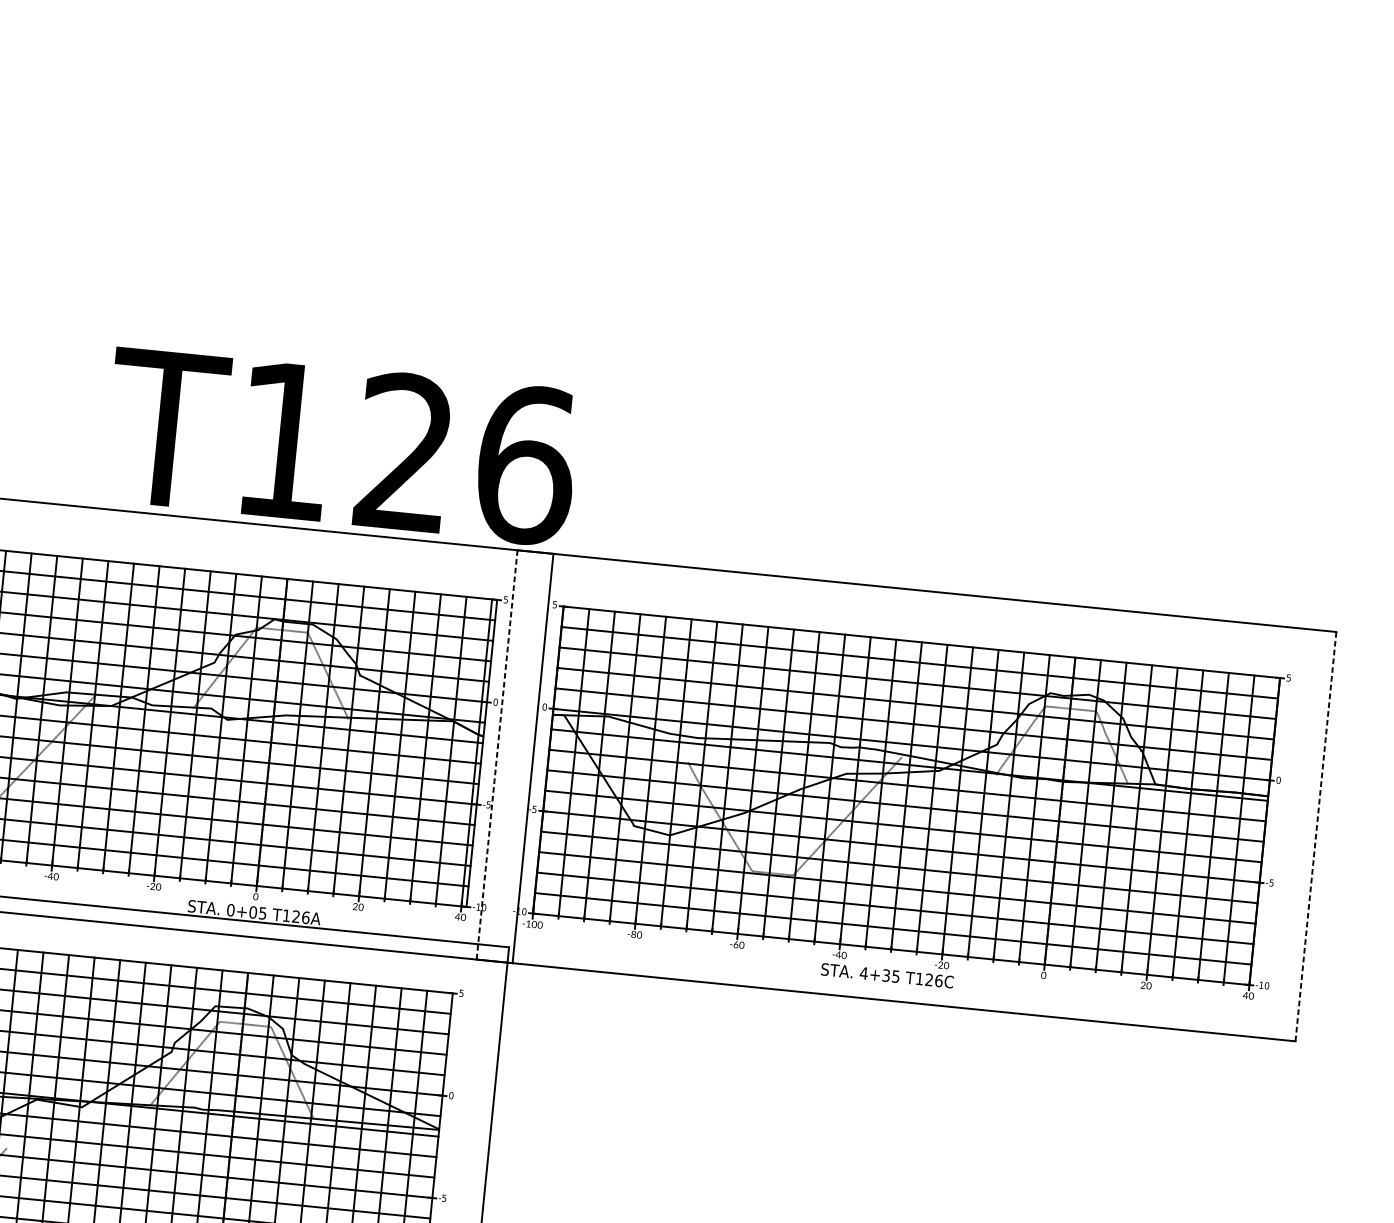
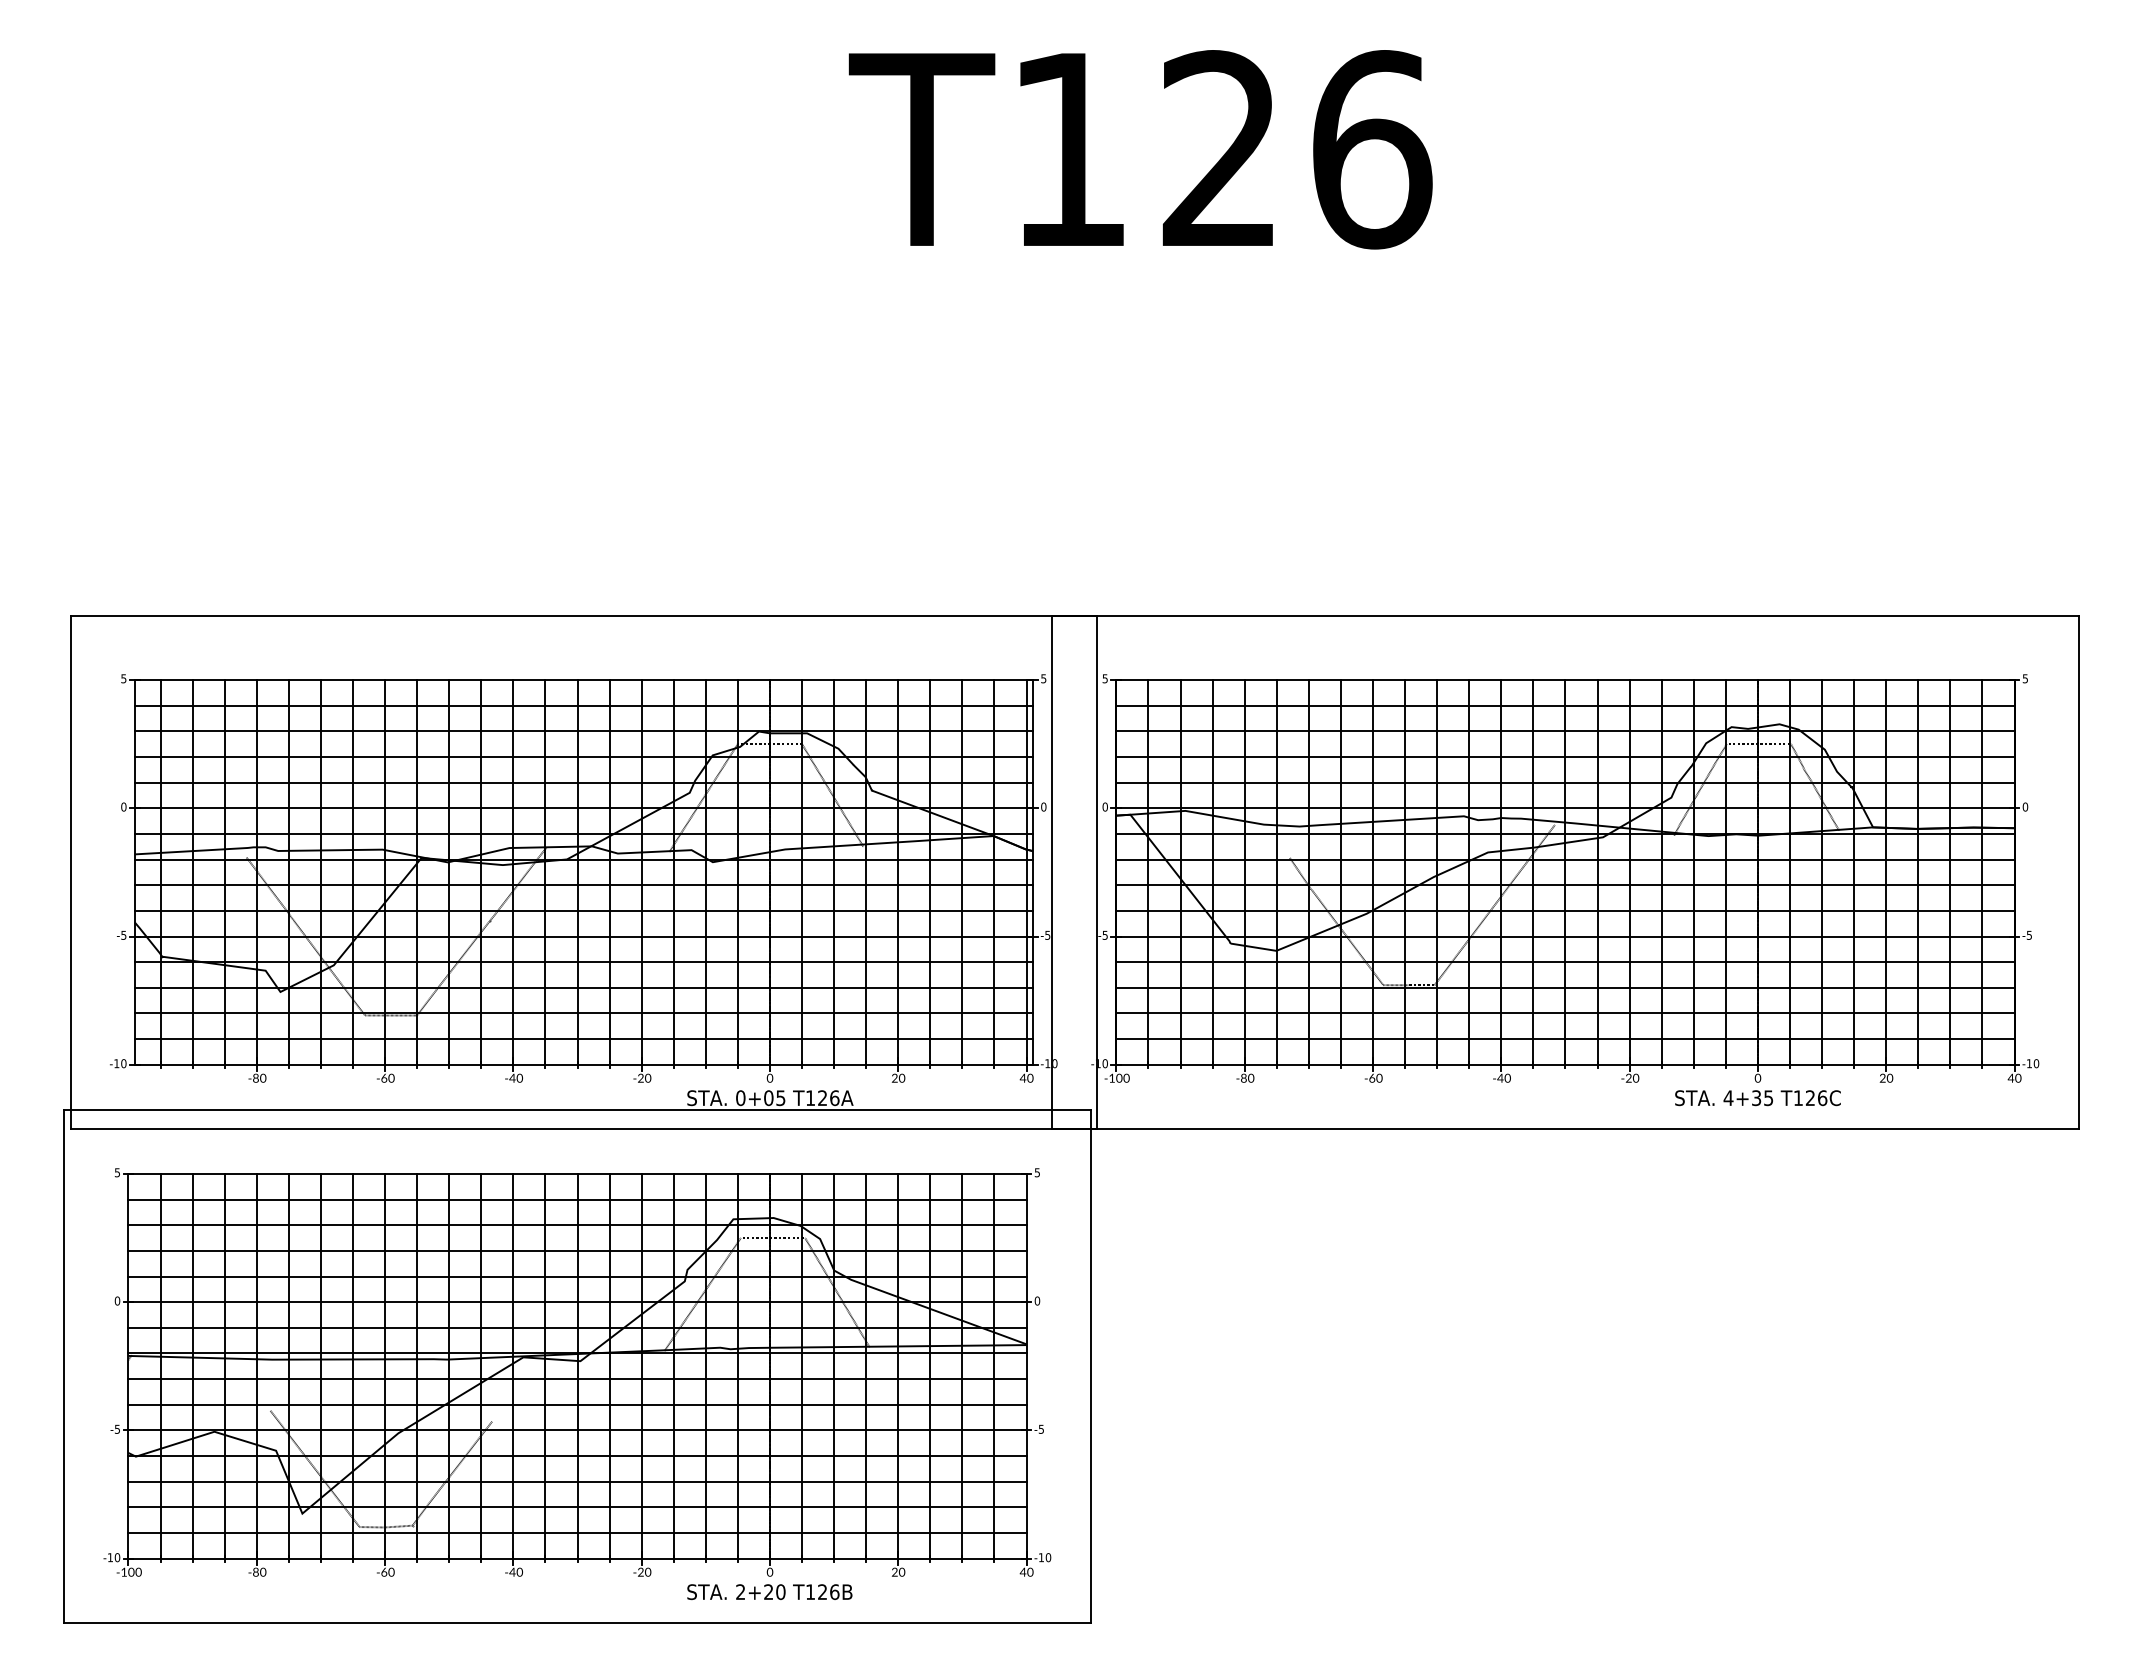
text: (341, 446) -> (1140, 149), moved
line: (497, 755) -> (1052, 872), dashed -> solid
line: (1315, 836) -> (2078, 872), dashed -> solid
text: (887, 976) -> (1757, 1098), moved

